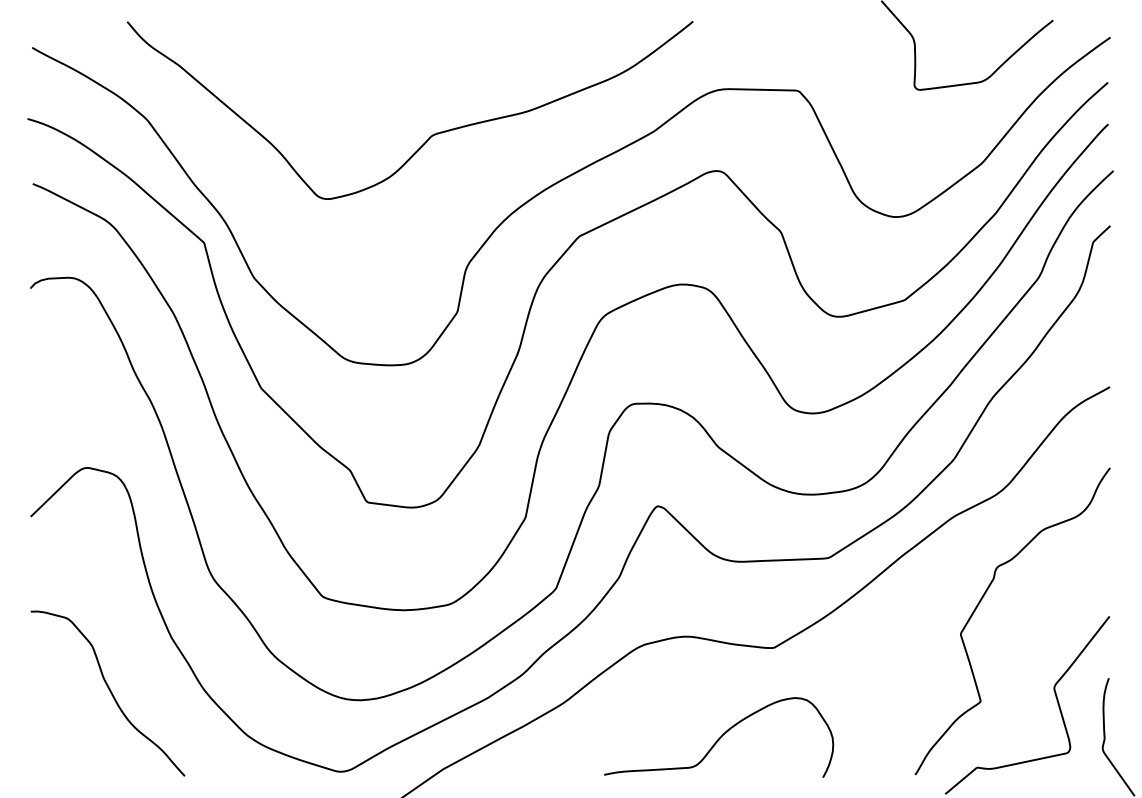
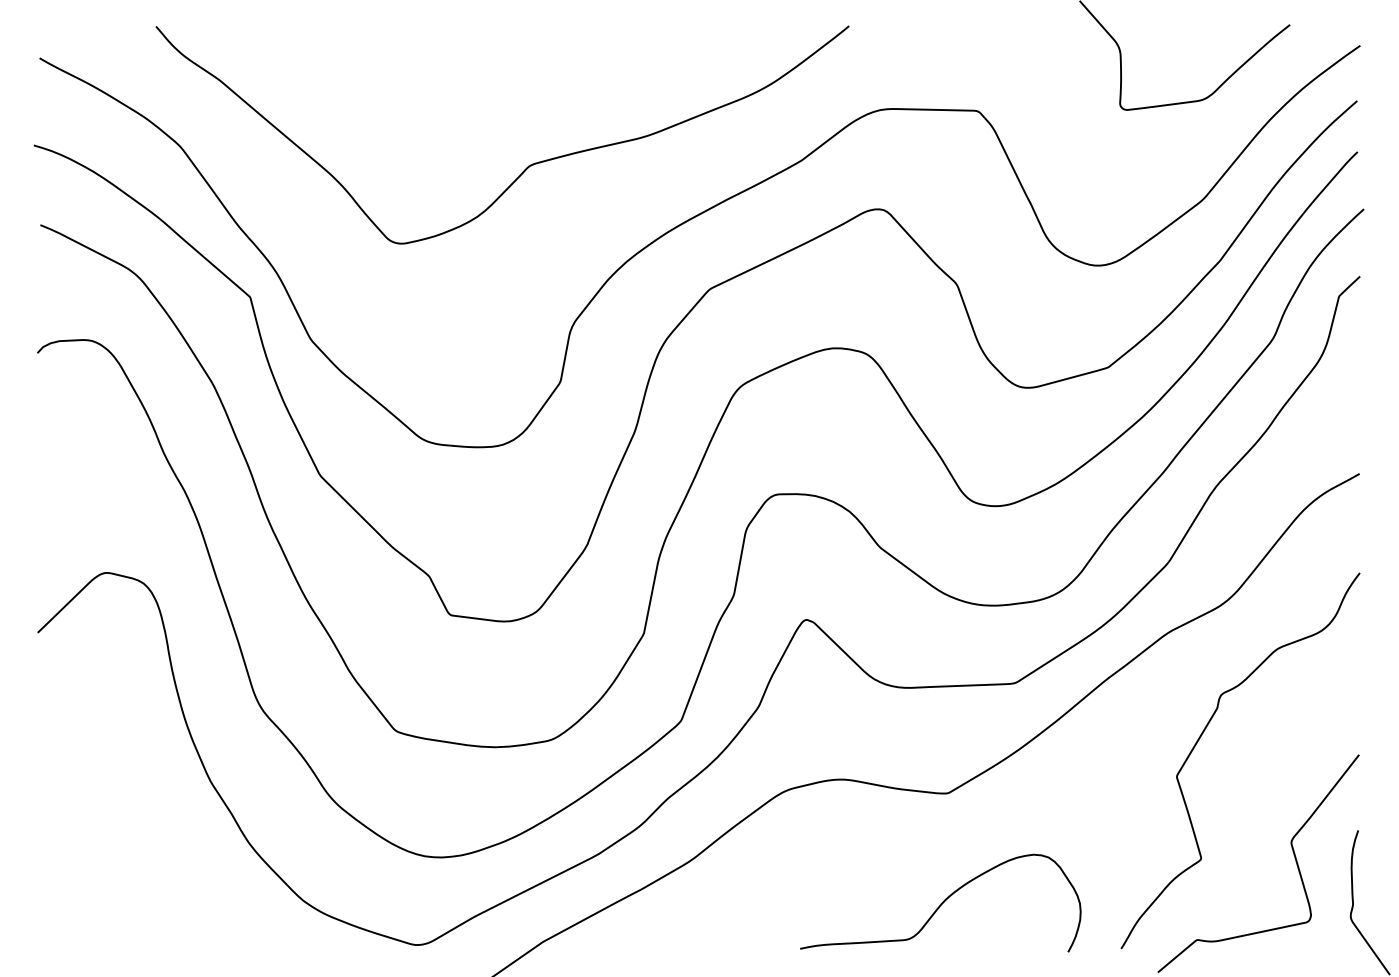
curve: (109, 691) -> (134, 846), removed
curve: (719, 737) -> (941, 902), moved

